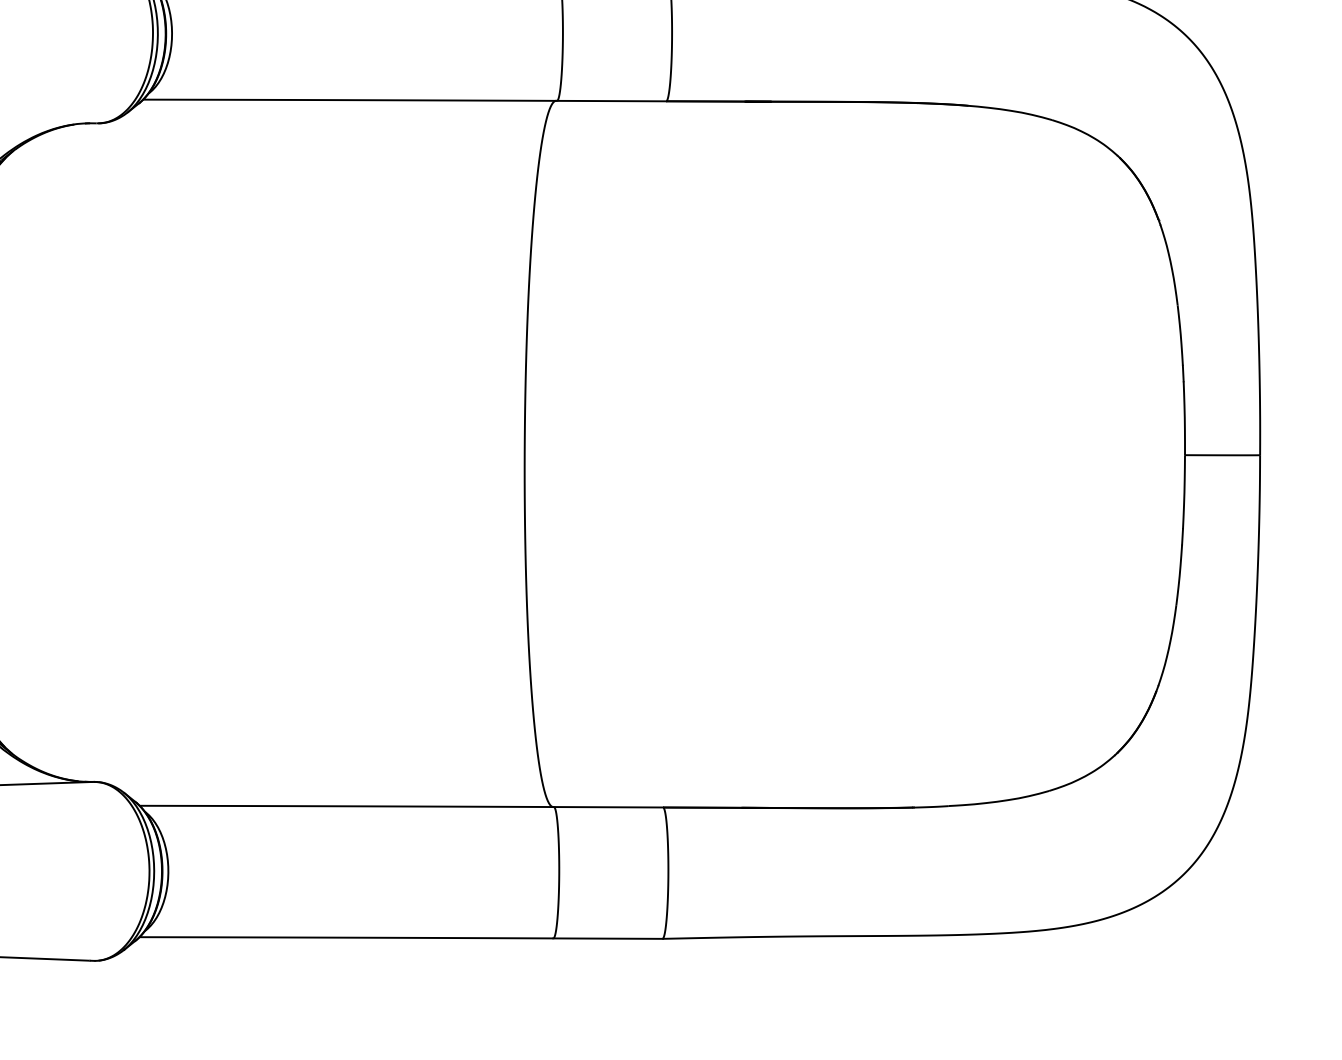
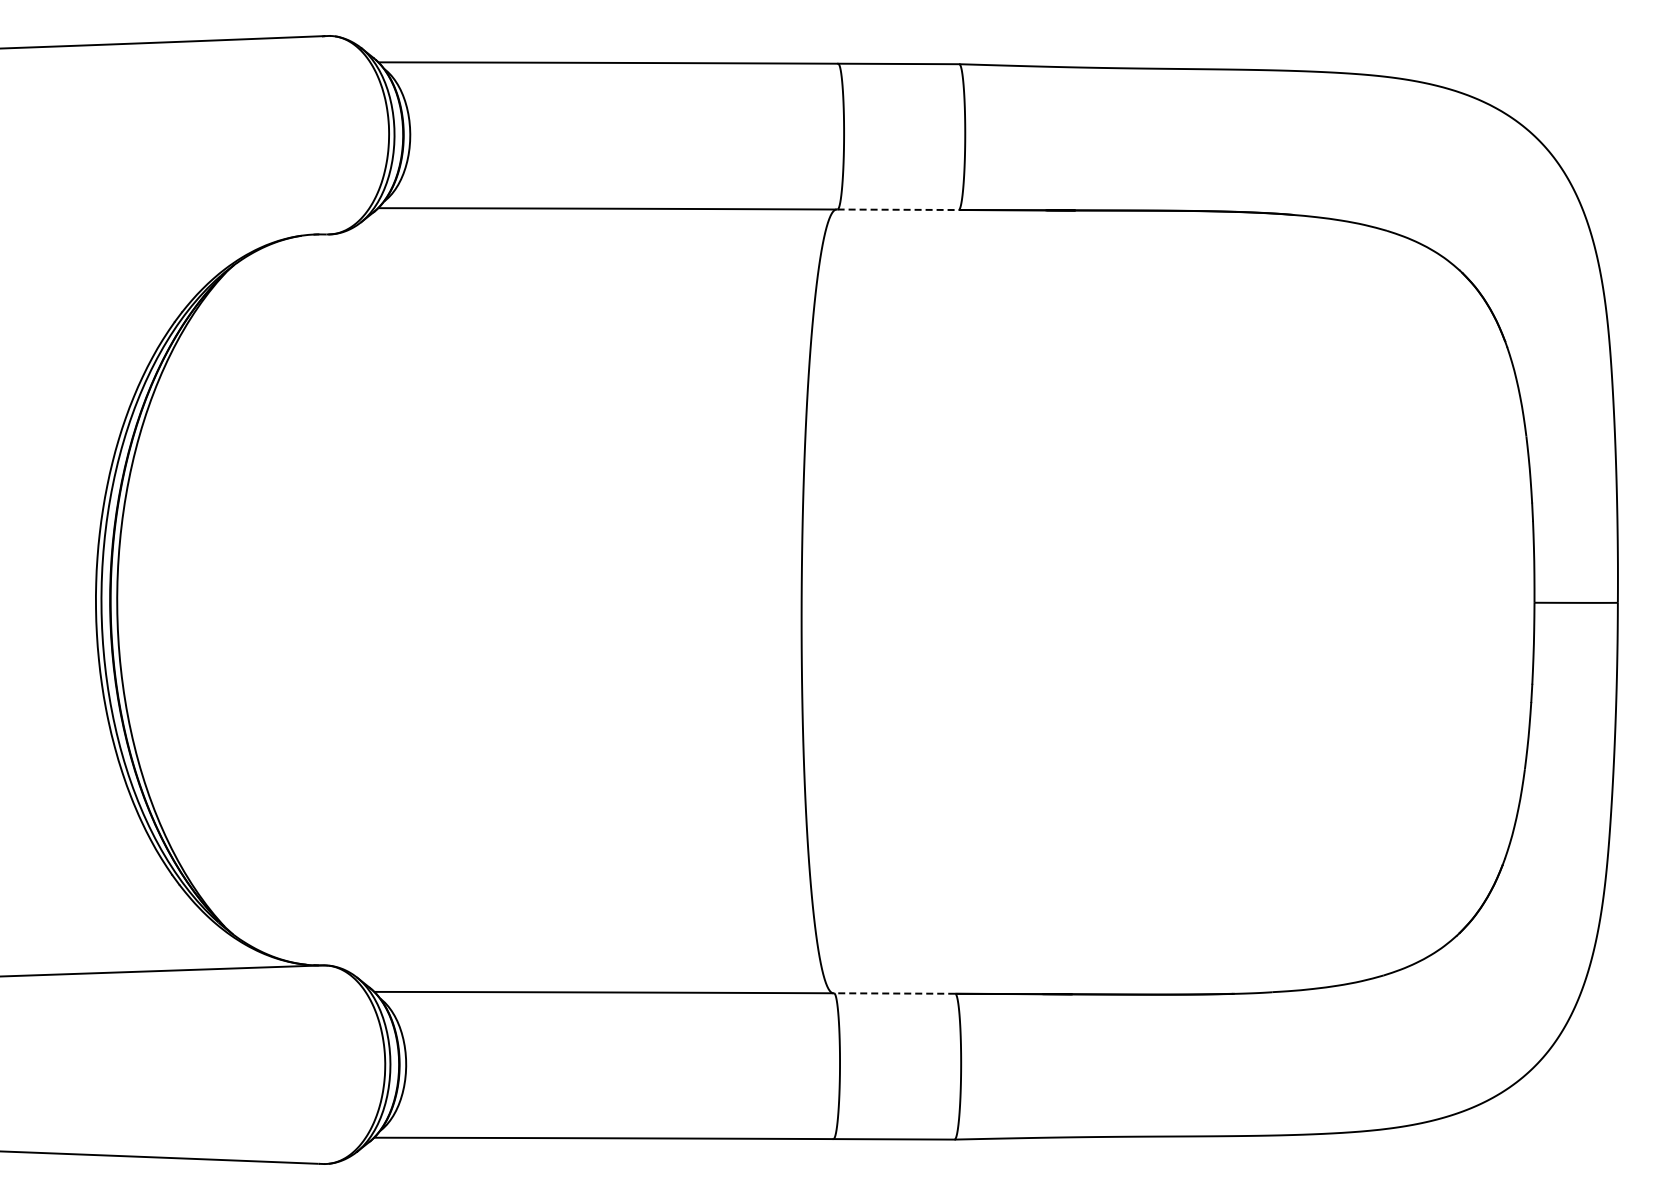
line: (611, 100) -> (898, 209), solid -> dashed
line: (608, 807) -> (894, 993), solid -> dashed

